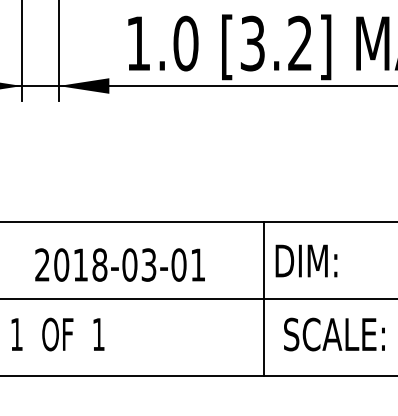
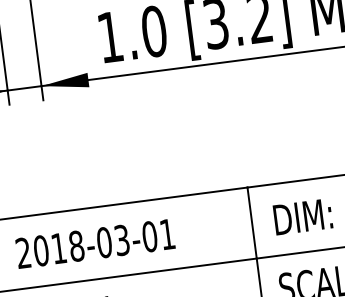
text: (306, 260) -> (302, 216), moved
text: (119, 264) -> (94, 243), moved

